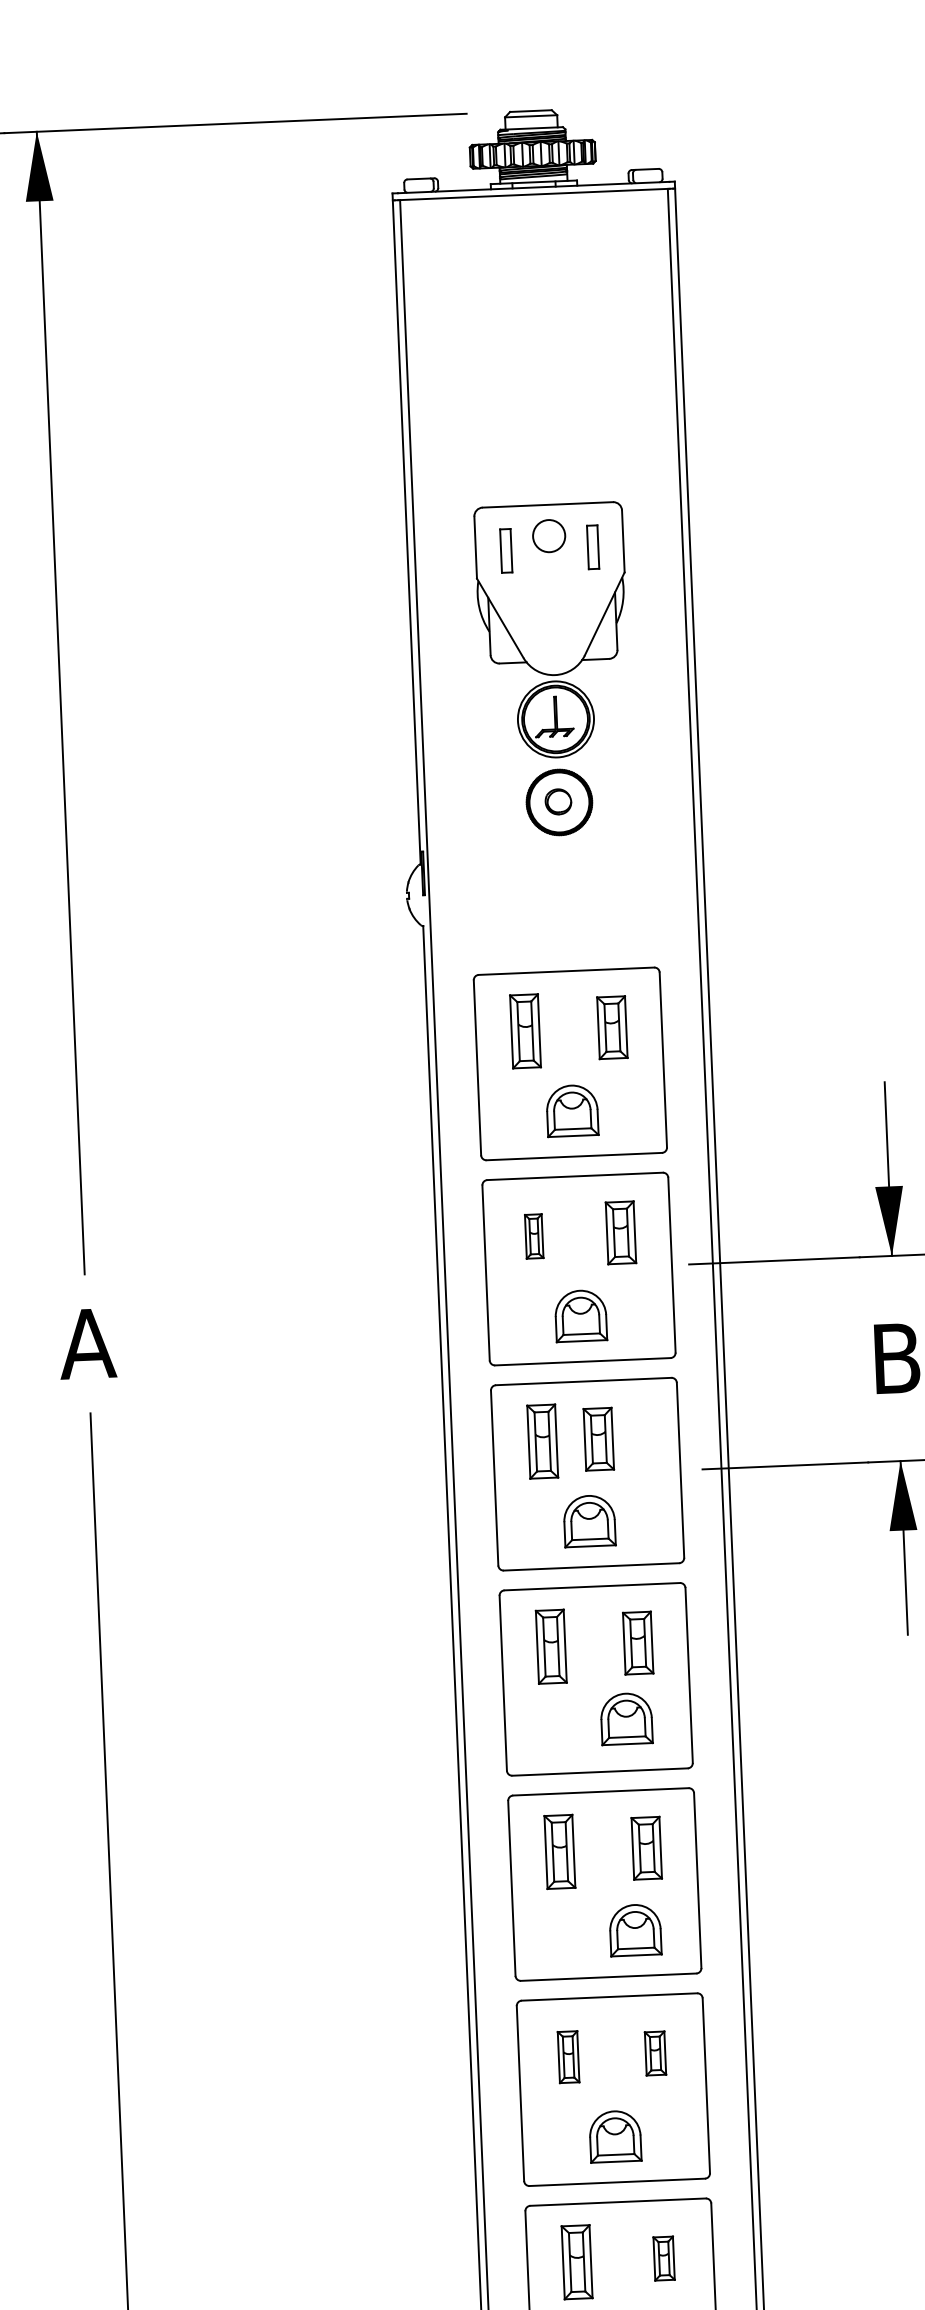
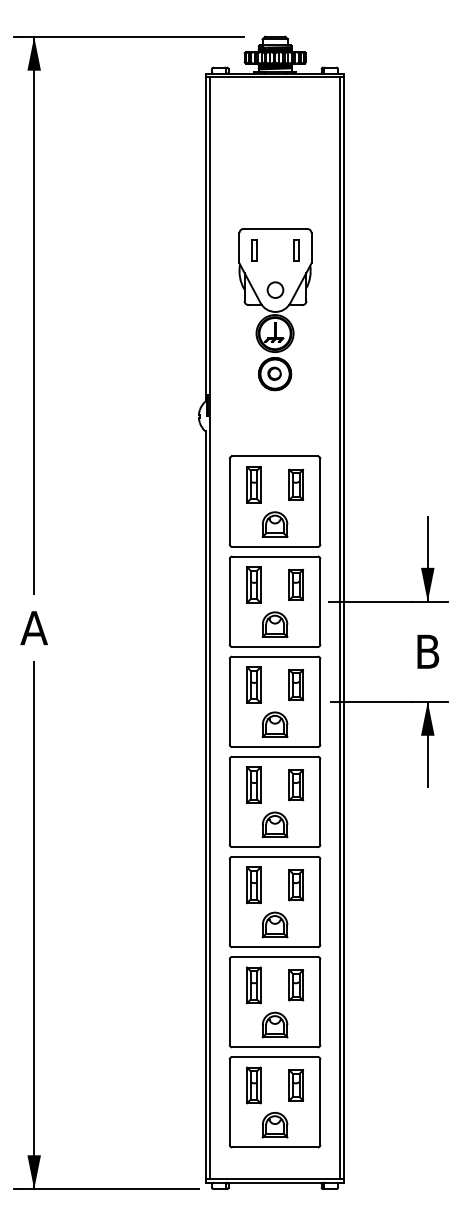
circle: (549, 534) -> (275, 289), moved
part: (533, 1235) -> (253, 584), size x1.67
part: (599, 1440) -> (296, 685), moved
part: (625, 1718) -> (274, 824), moved
part: (634, 1929) -> (274, 924), moved
part: (655, 2053) -> (296, 985), size x1.43
part: (567, 2057) -> (253, 985), size x1.43
part: (664, 2258) -> (296, 1085), size x1.43

